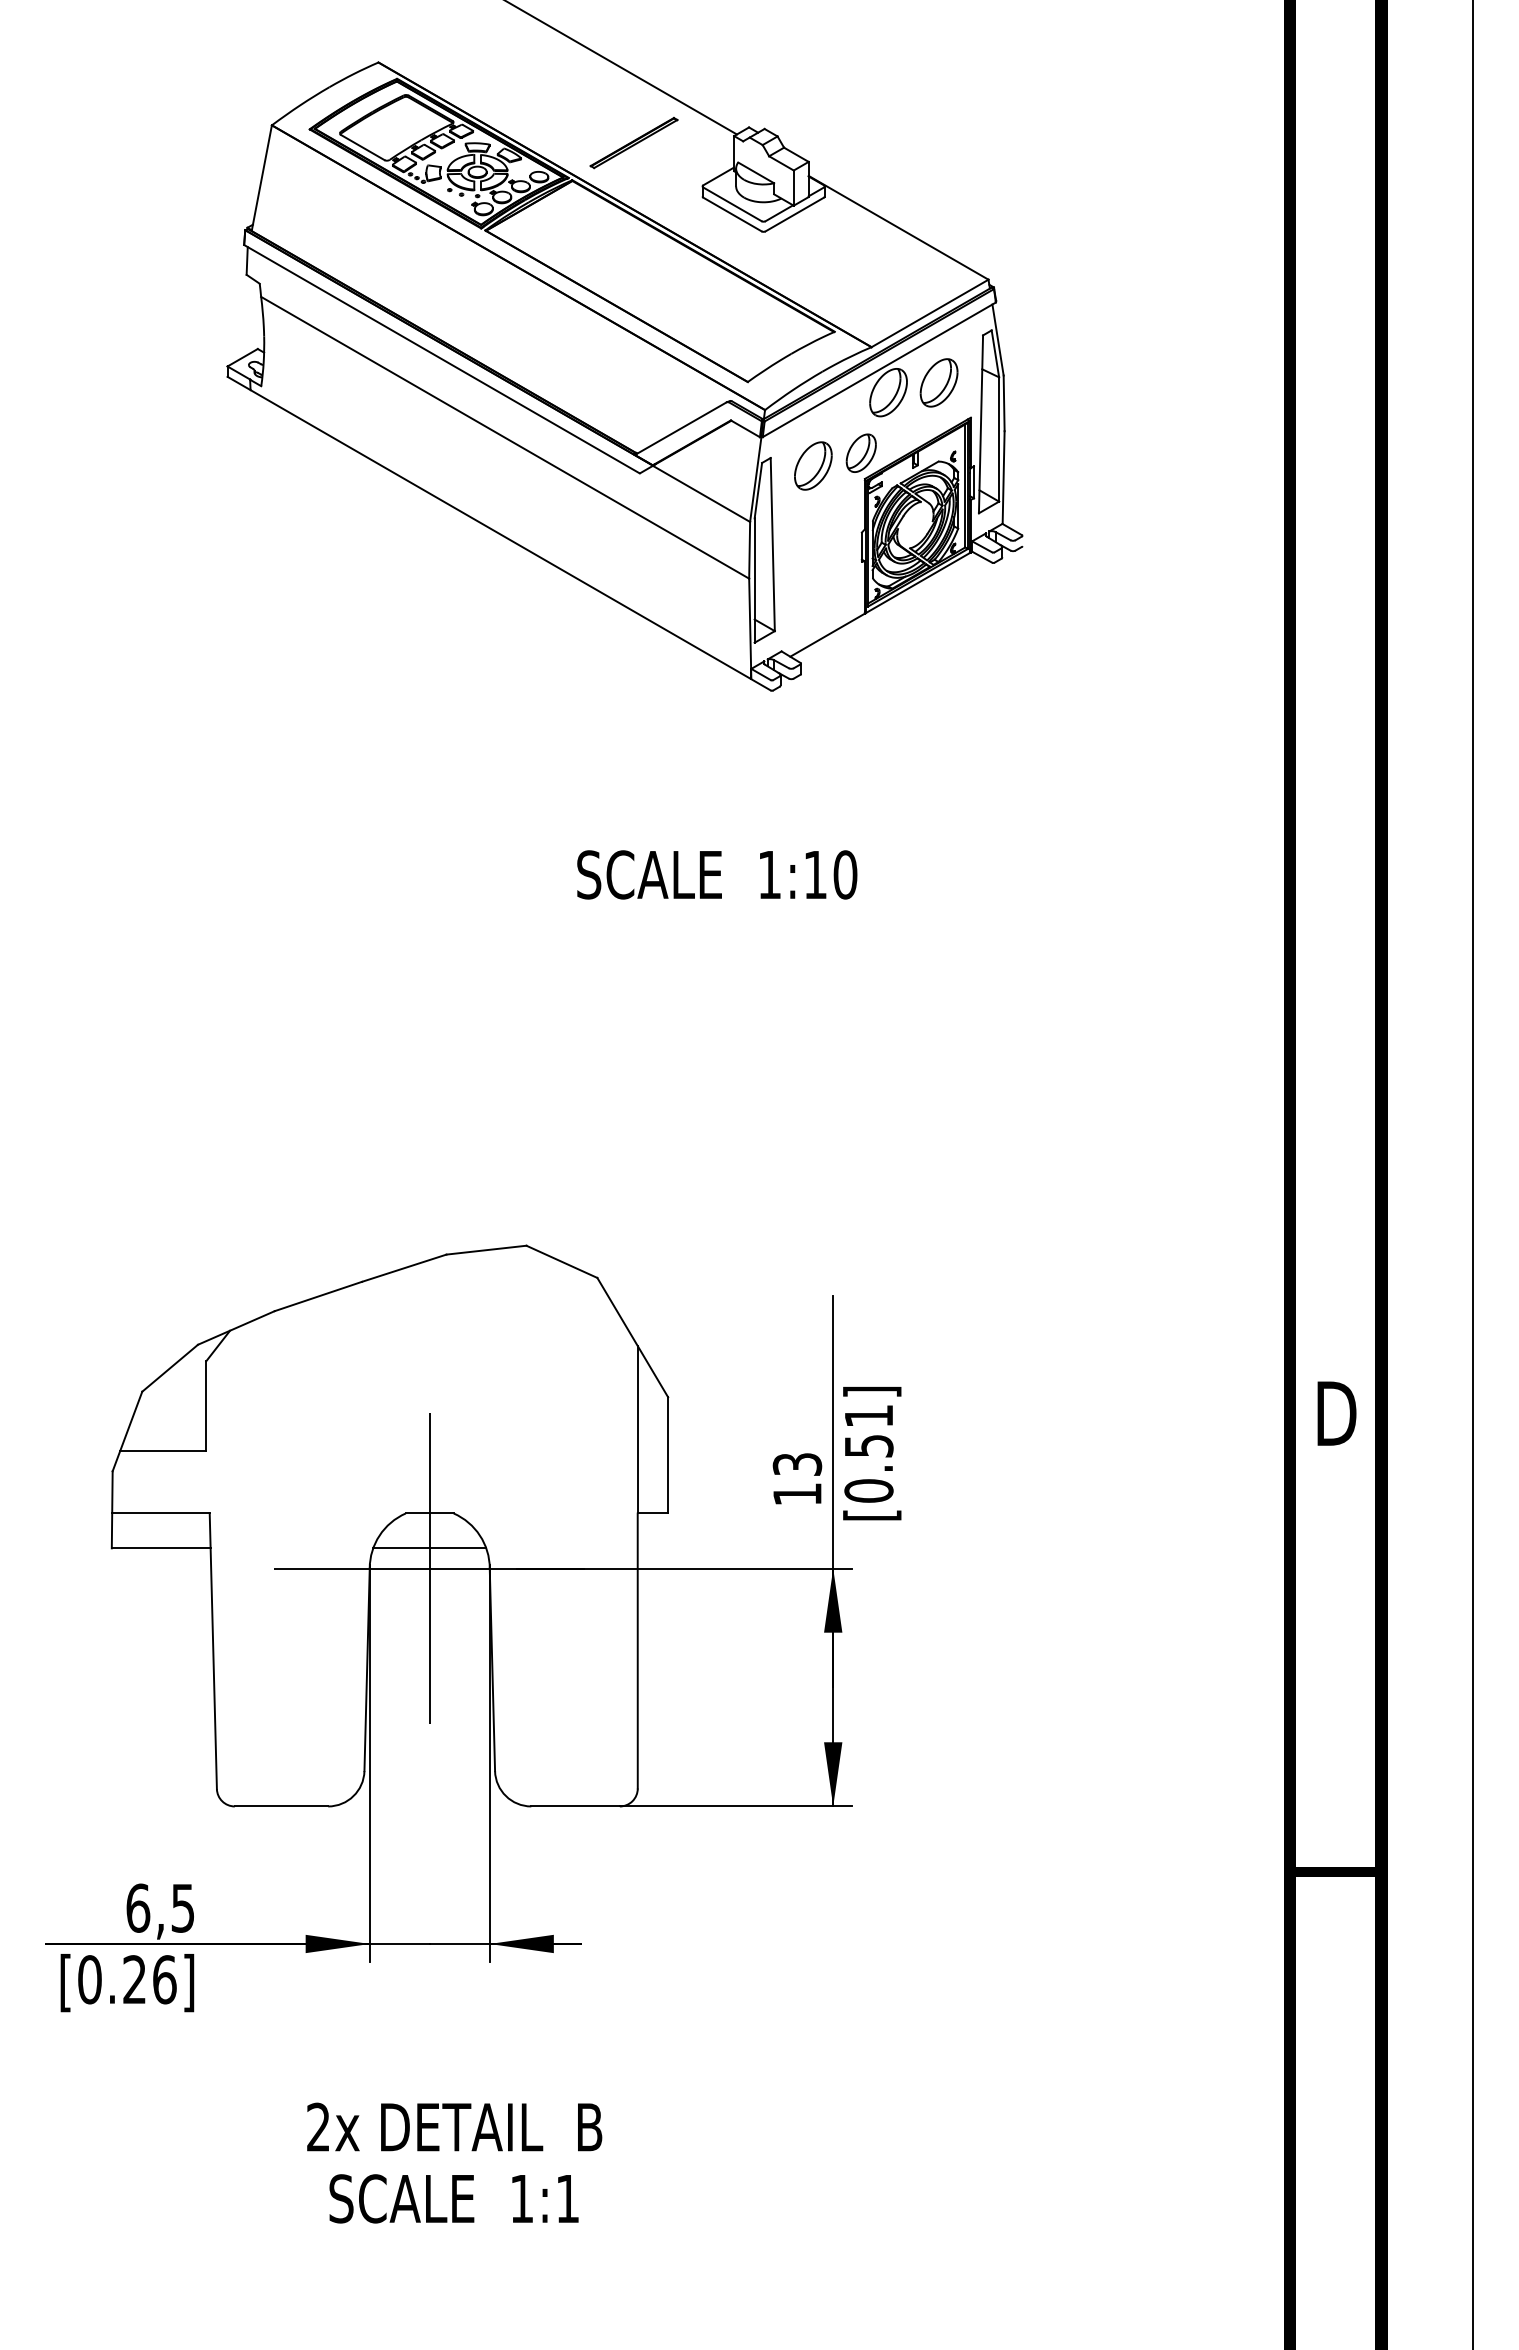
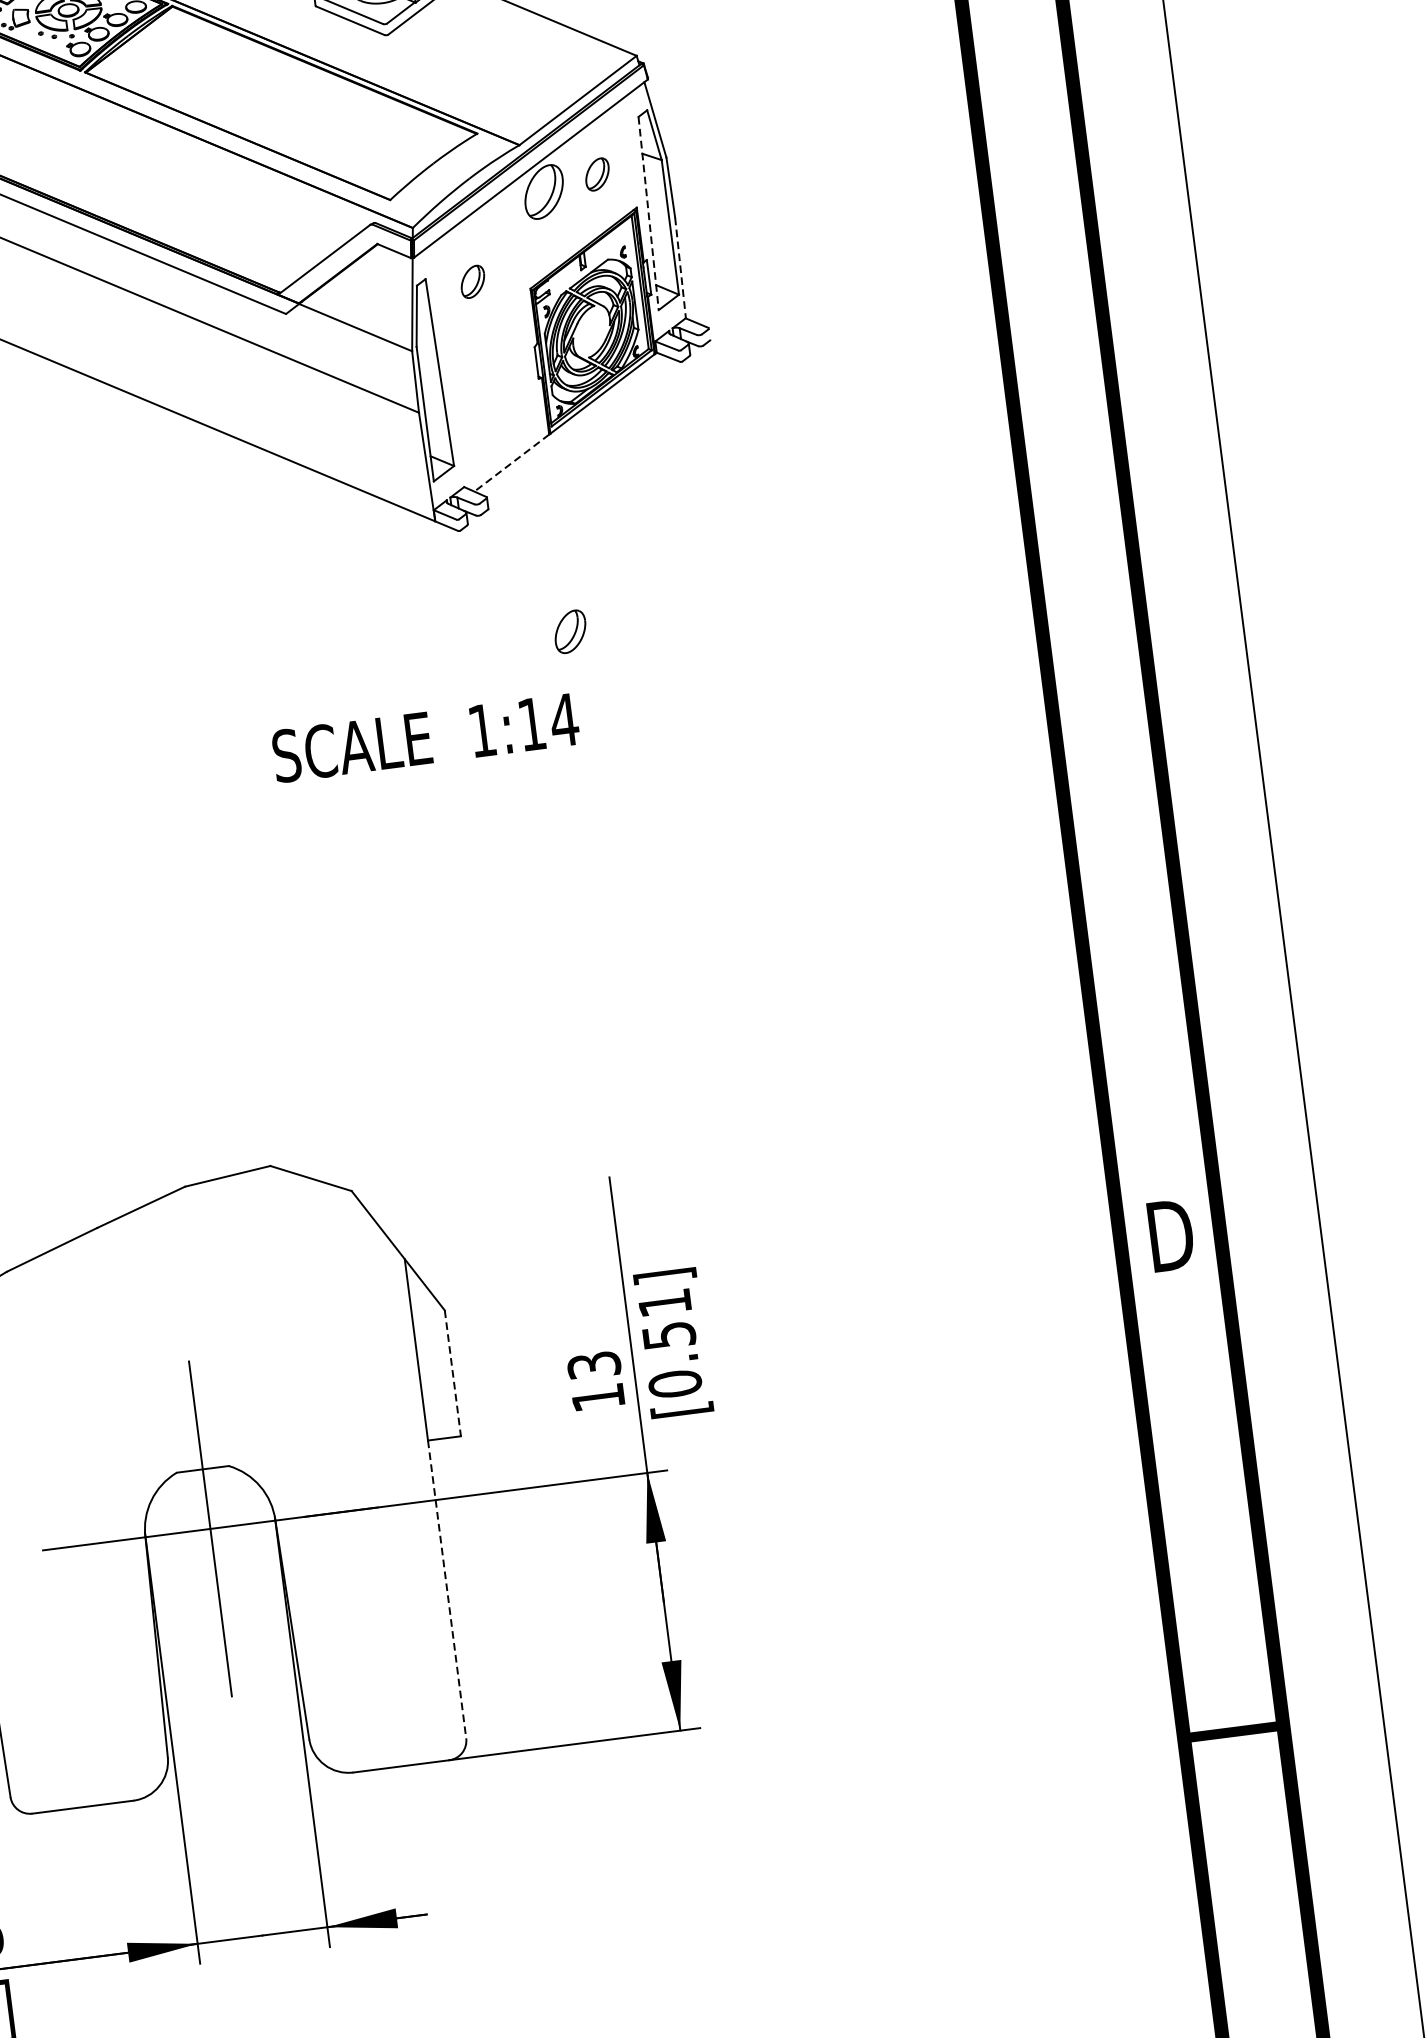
part: (938, 382) -> (596, 174), size x0.6
line: (981, 424) -> (649, 213), solid -> dashed
part: (860, 452) -> (569, 631), moved
part: (813, 465) -> (472, 281), size x0.6
line: (1003, 478) -> (680, 269), solid -> dashed
line: (827, 635) -> (511, 463), solid -> dashed
text: (845, 874) -> (564, 719), 1:10 -> 1:14
line: (668, 1455) -> (453, 1373), solid -> dashed
line: (429, 1548) -> (207, 1507), removed
line: (637, 1651) -> (446, 1589), solid -> dashed

